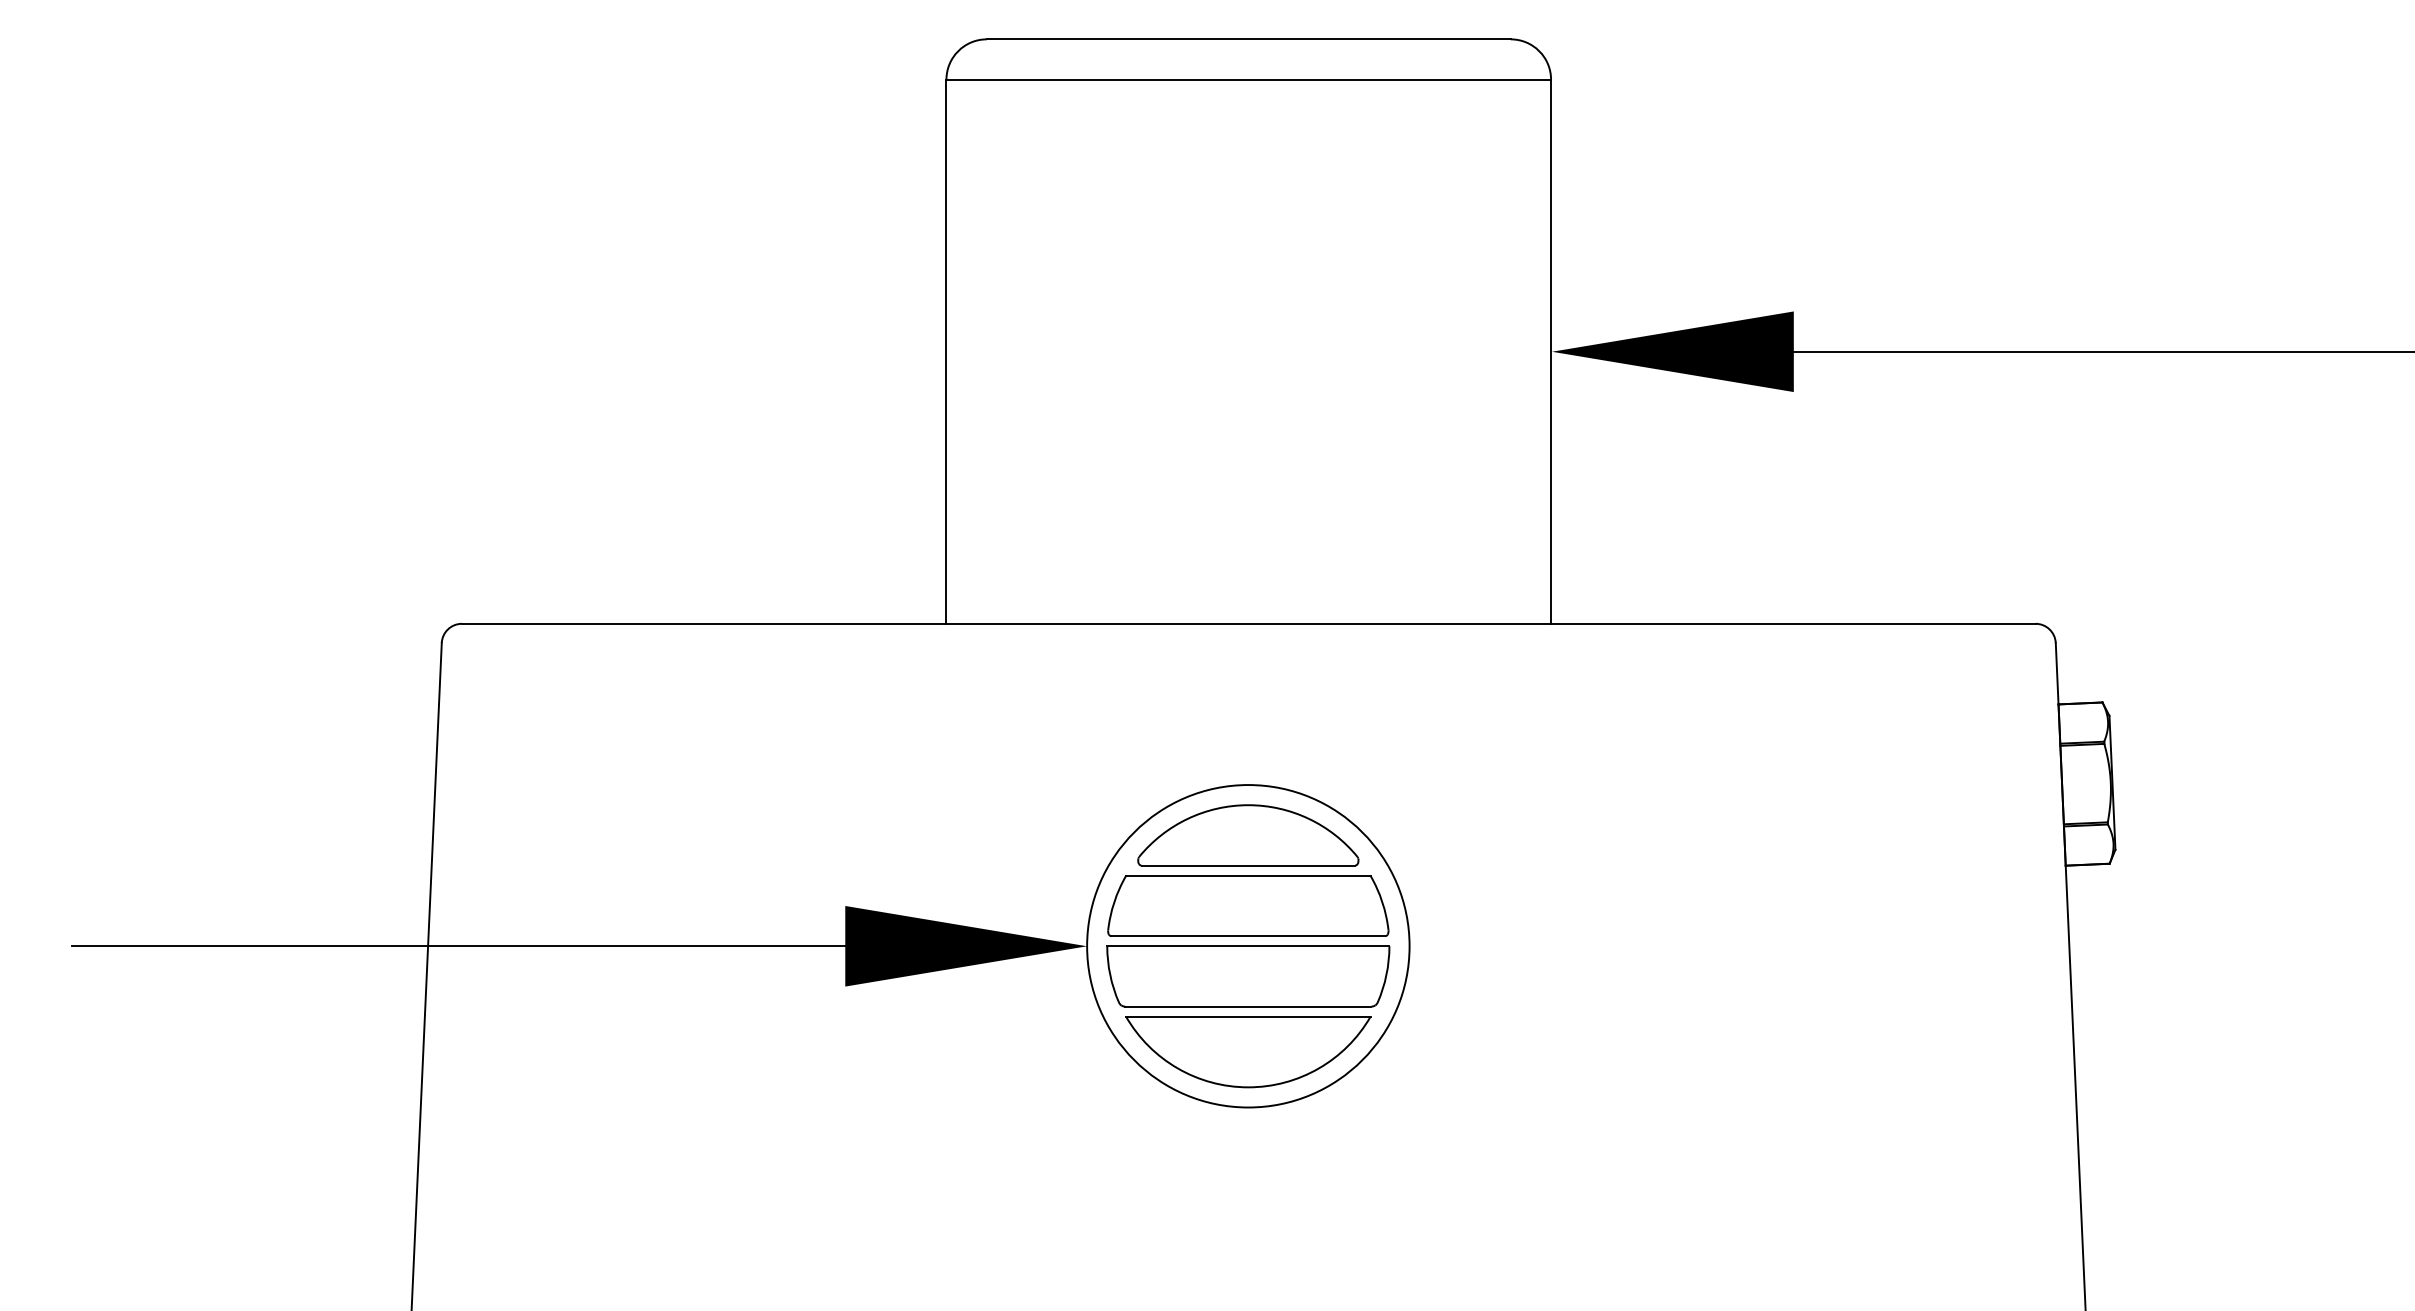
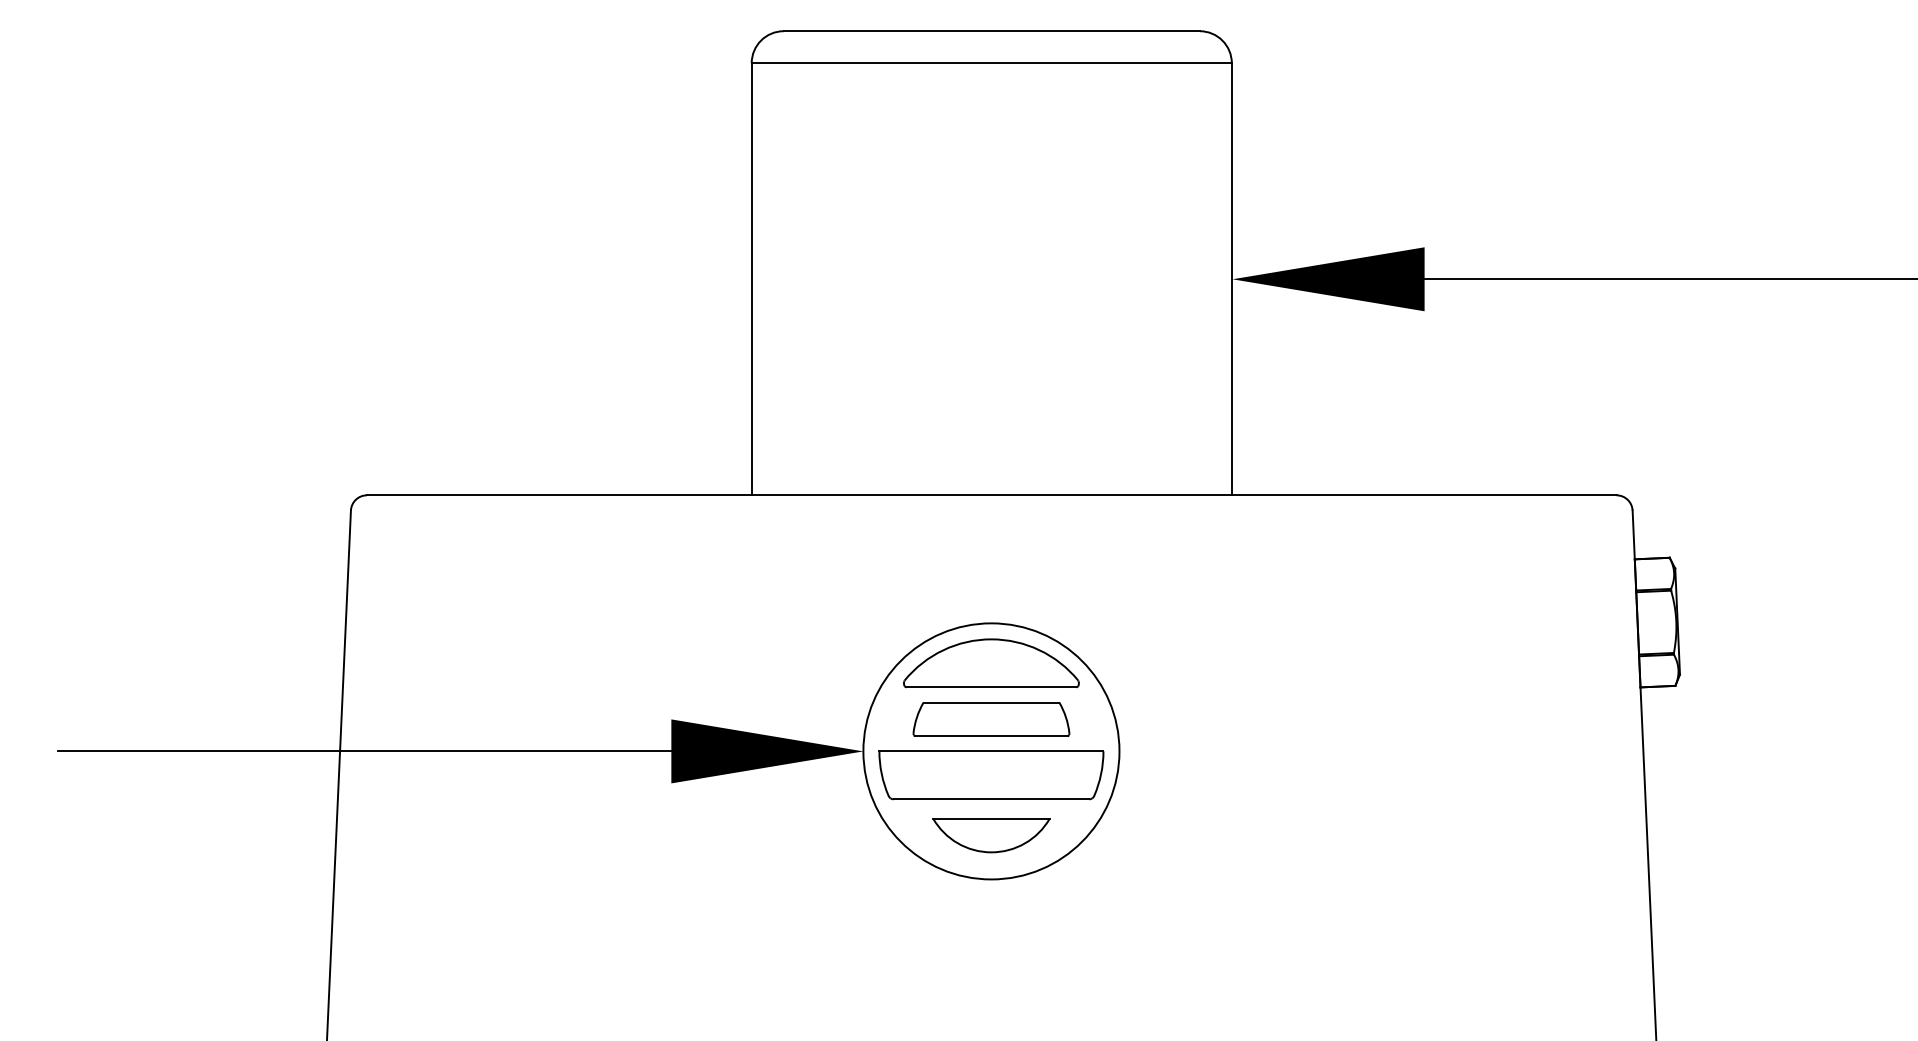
part: (1248, 905) -> (991, 719), size x0.7
part: (1248, 1052) -> (991, 835), size x0.6

